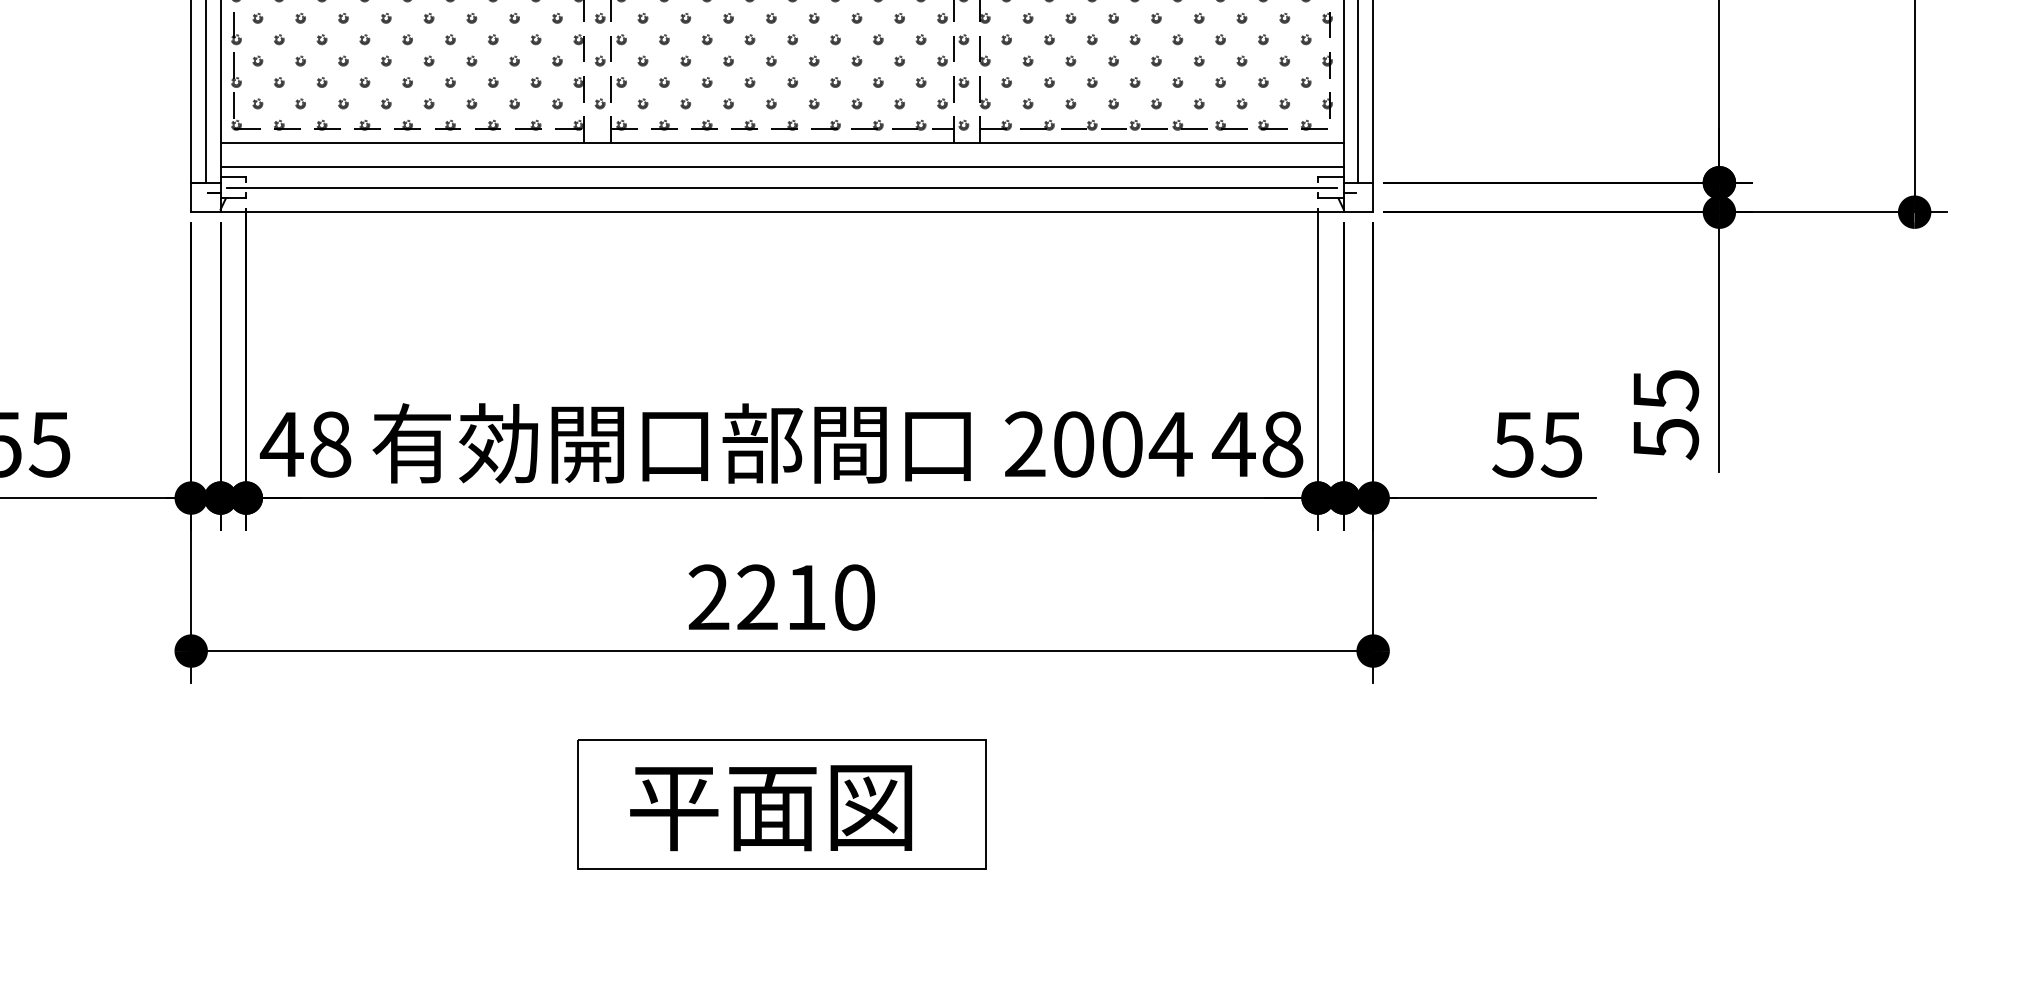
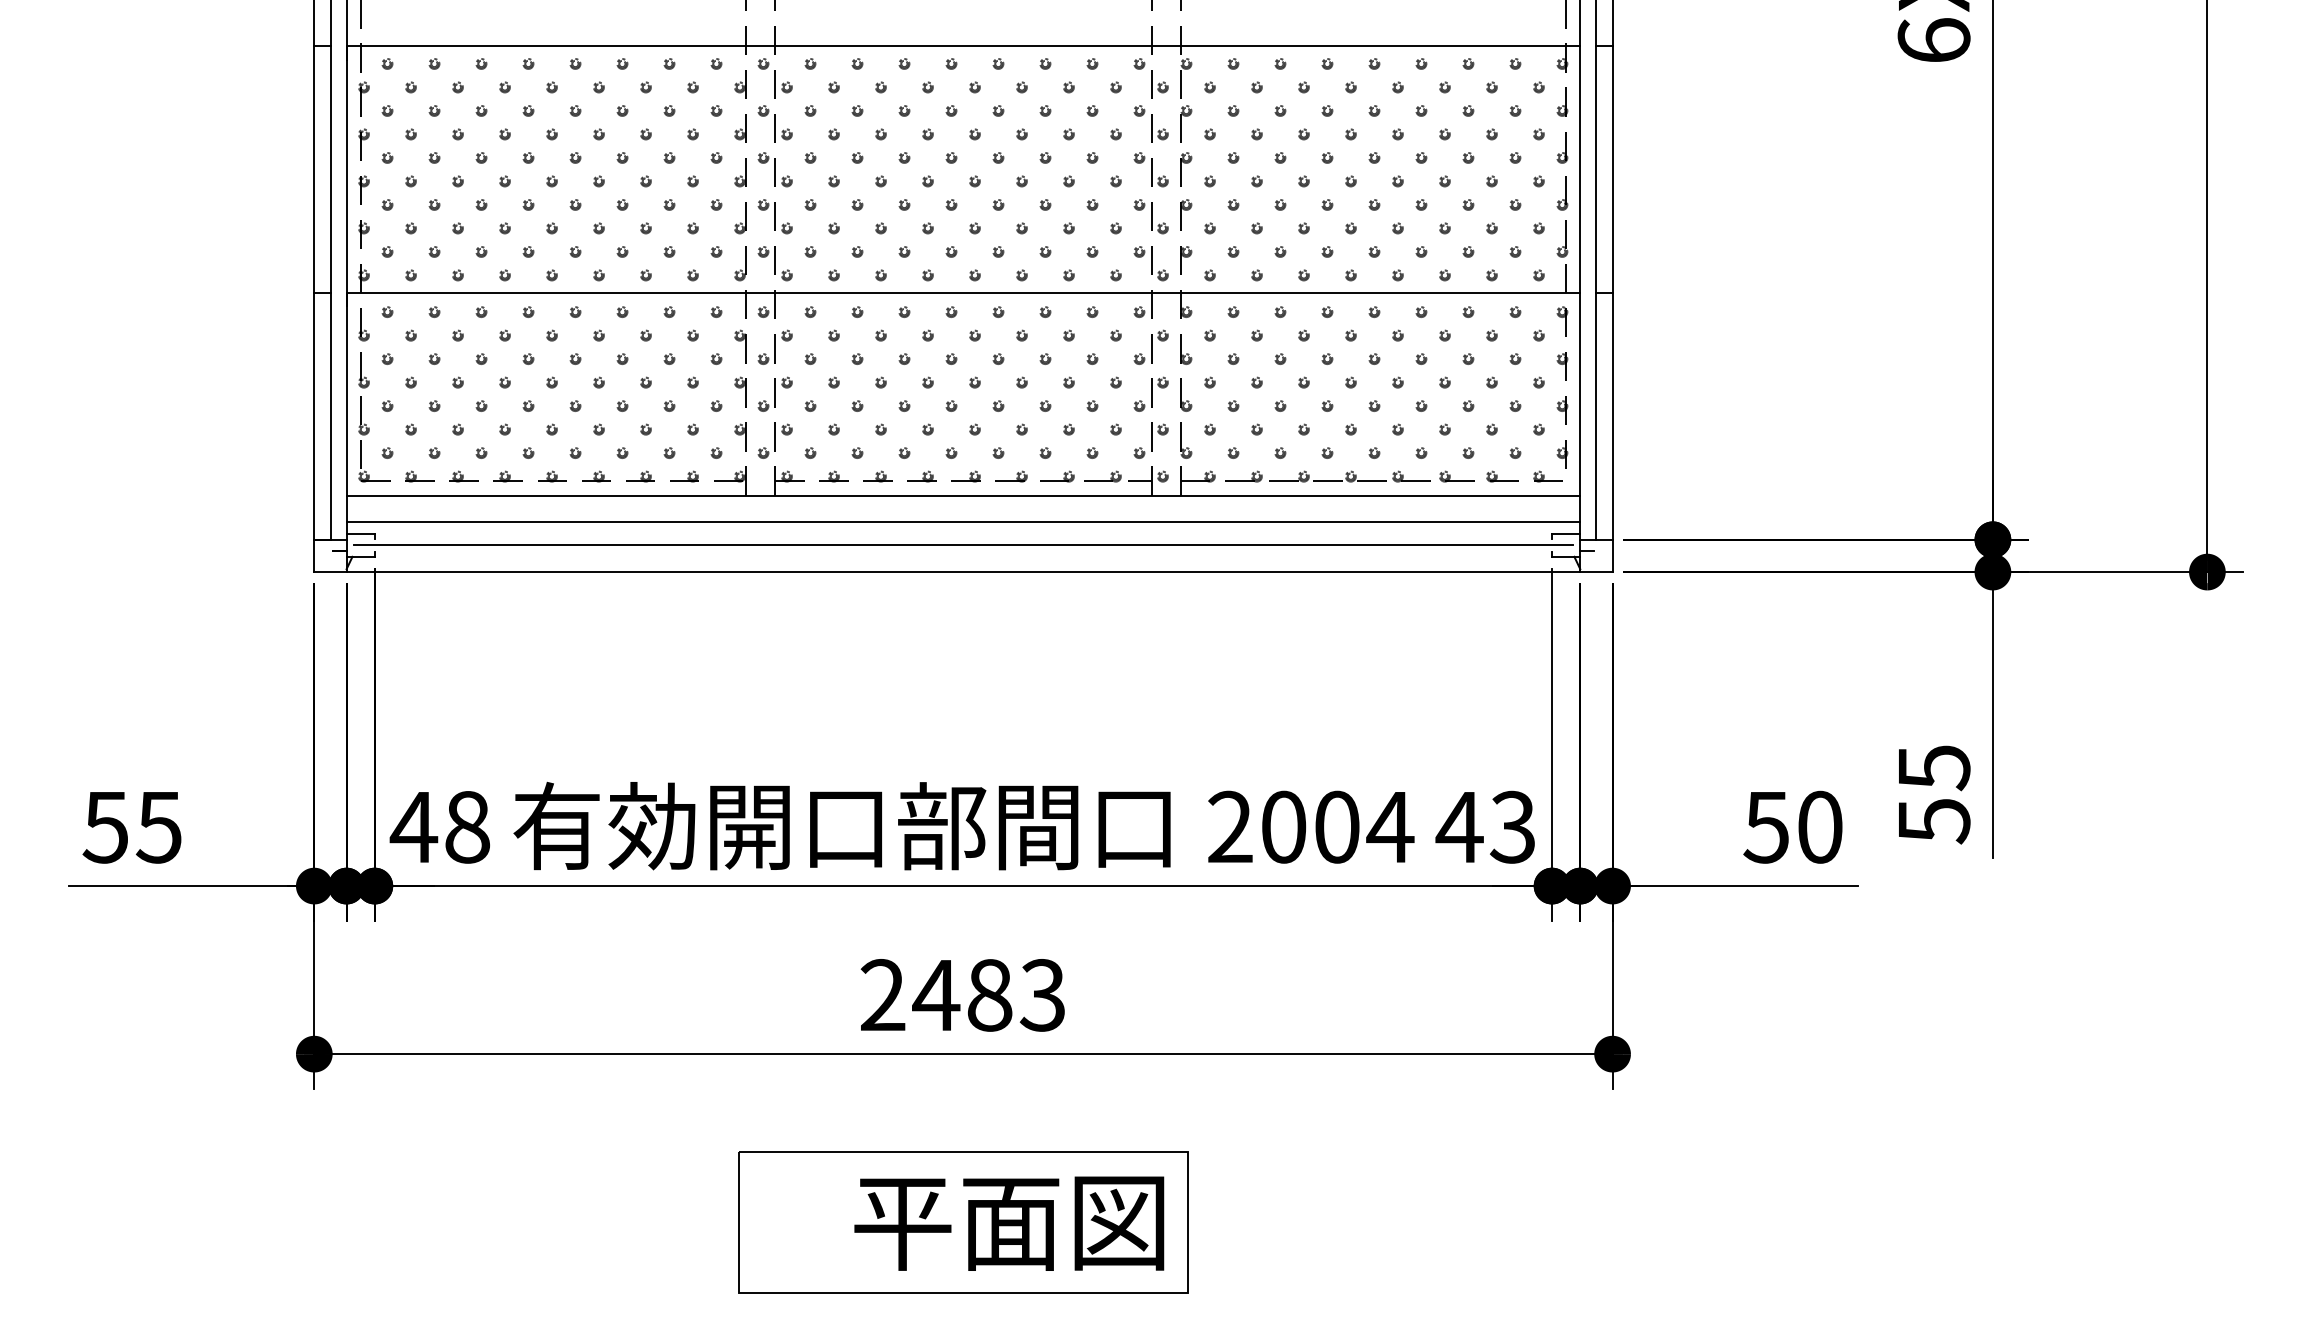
text: (1282, 443) -> (1512, 826), 48 -> 43
text: (1561, 443) -> (1819, 826), 55 -> 50
text: (804, 597) -> (988, 995), 2210 -> 2483
text: (771, 807) -> (1009, 1223), moved

